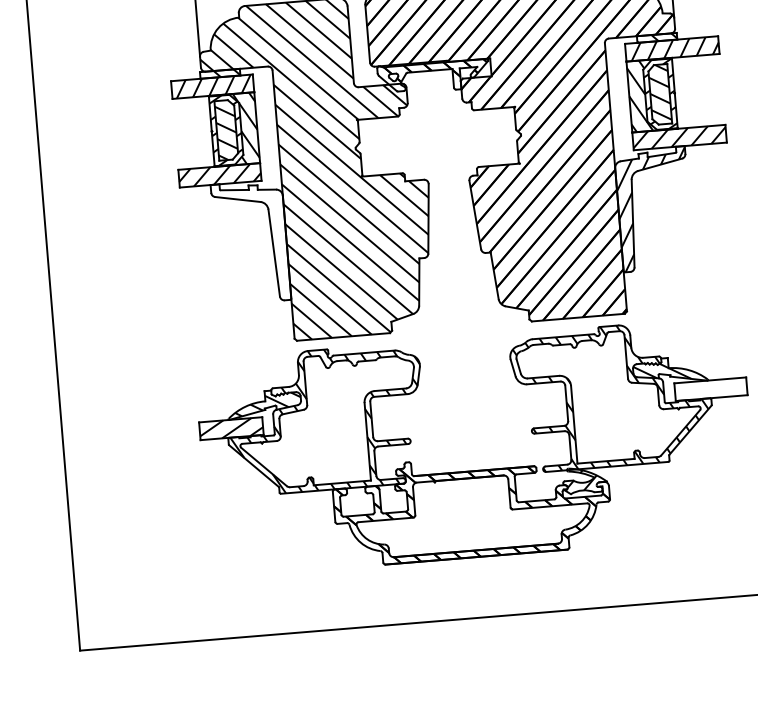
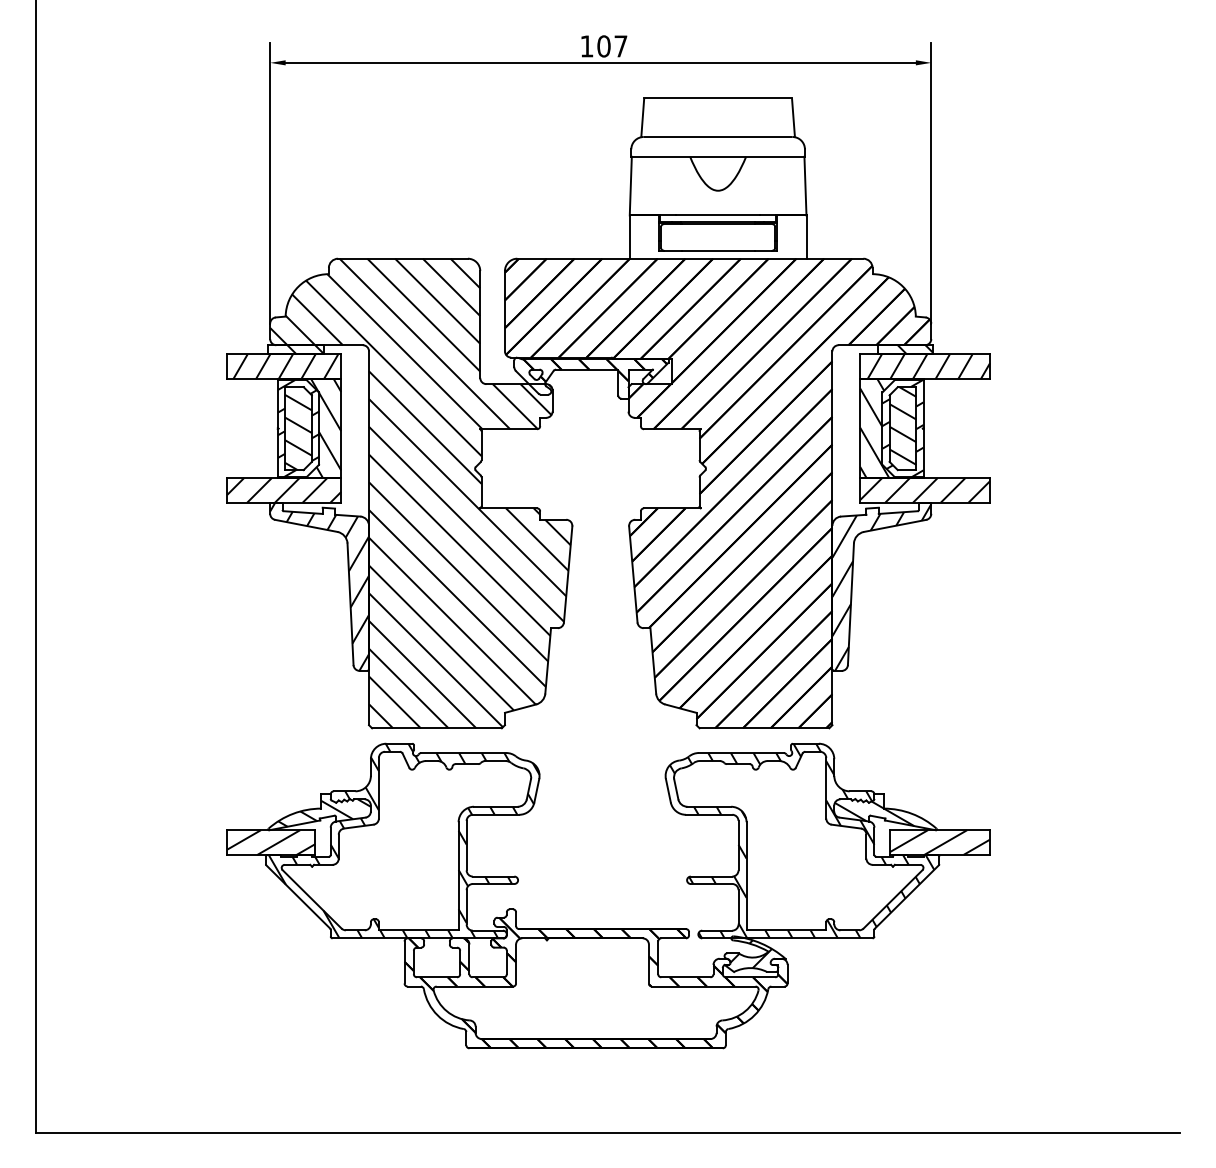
hatch: (250, 242) -> (319, 586), added
hatch: (710, 389) -> (939, 842), added

